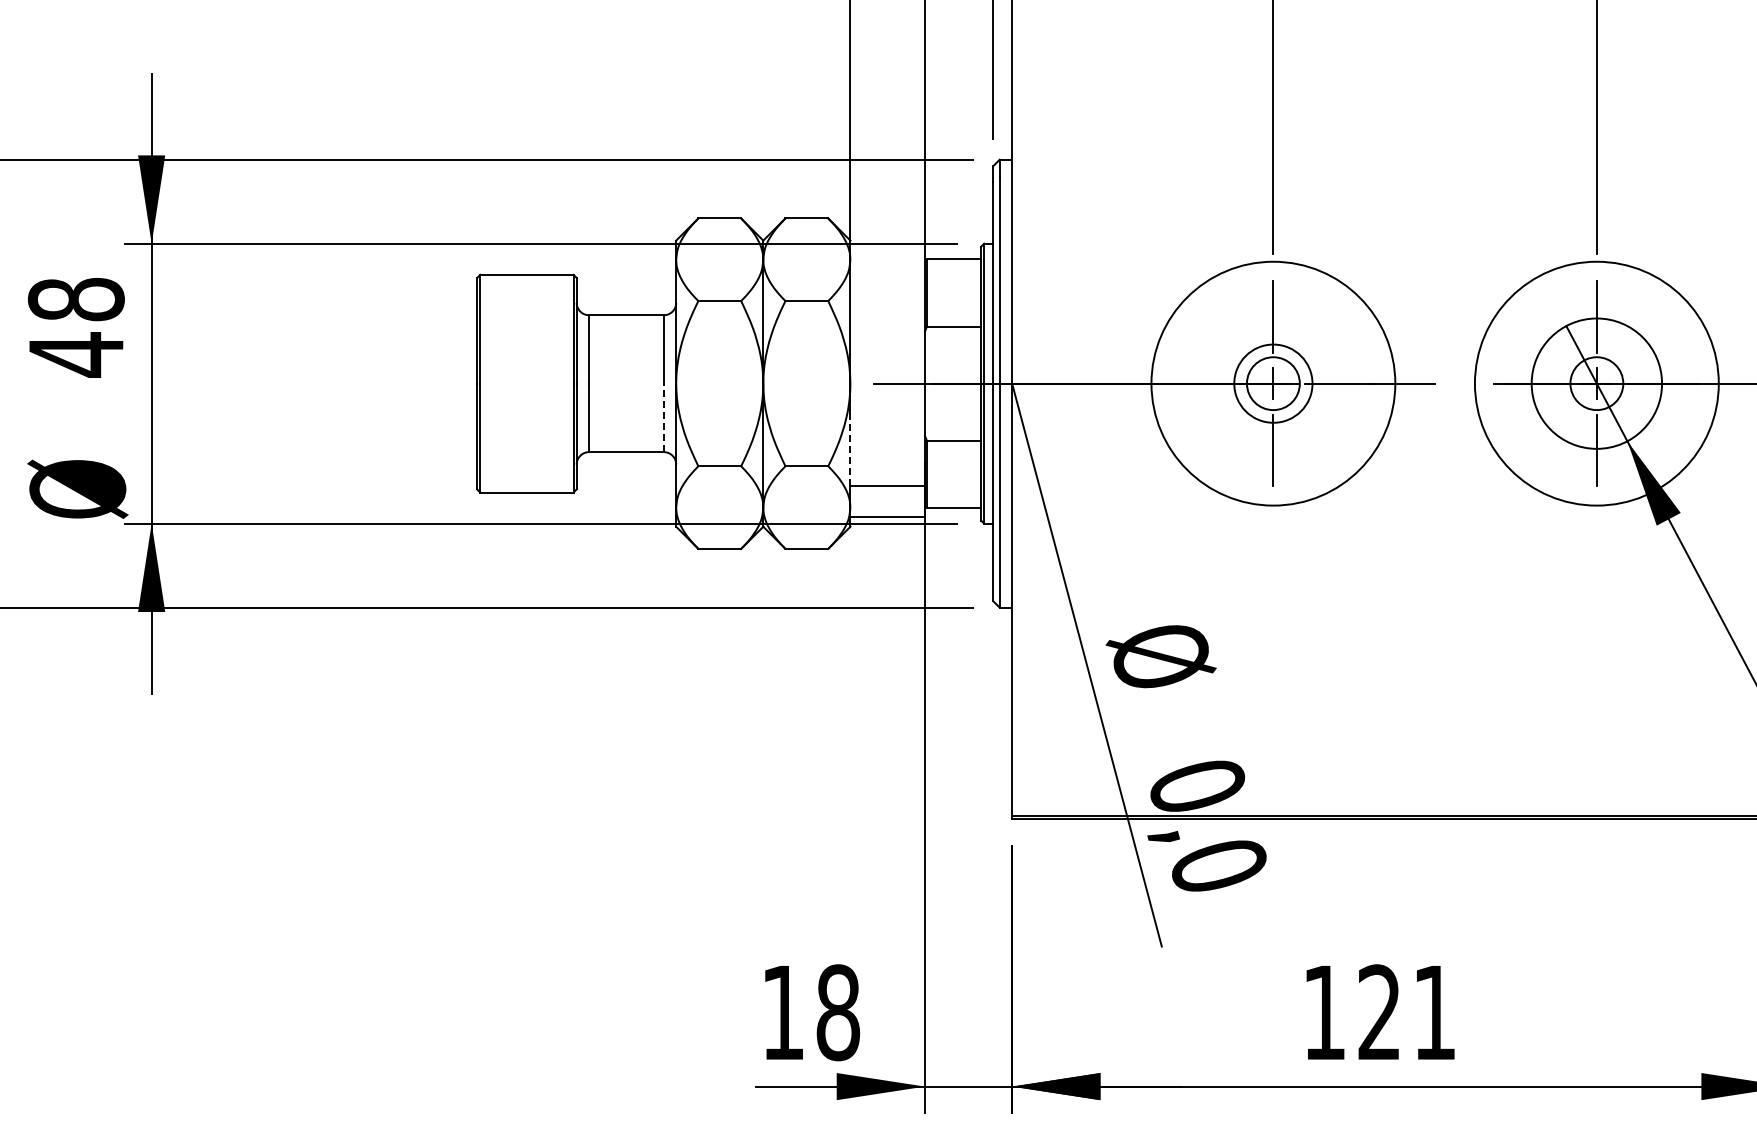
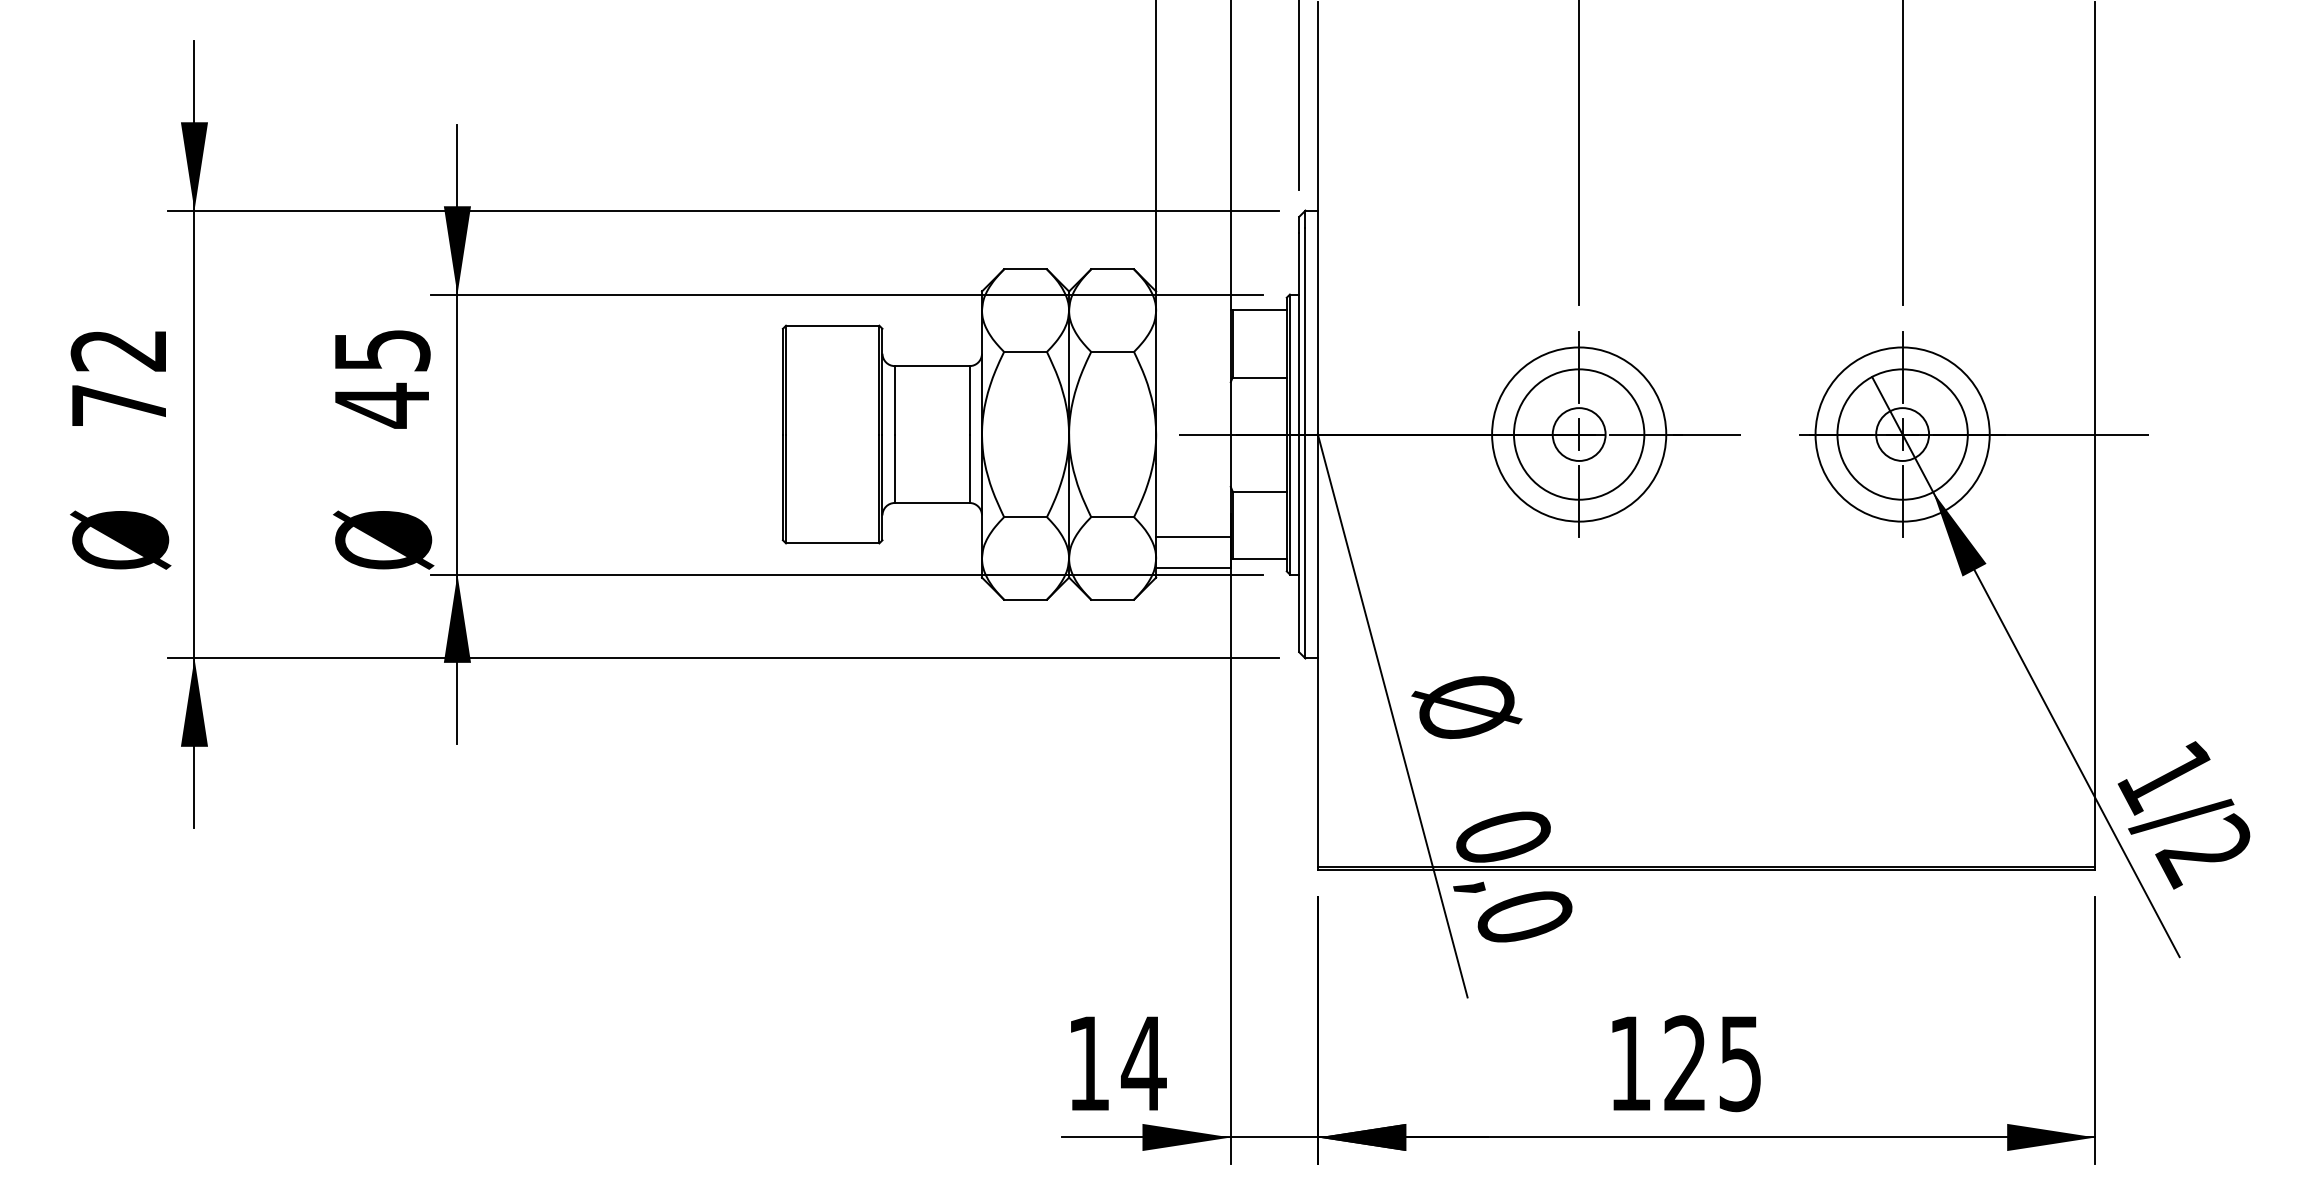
text: (75, 299) -> (381, 350), 48 -> 45
circle: (1272, 383) -> (1578, 434), size x1.67
circle: (1273, 383) -> (1579, 434), size x0.71
circle: (1596, 383) -> (1902, 434), size x0.71
line: (663, 417) -> (969, 468), dashed -> solid
line: (850, 450) -> (1156, 501), dashed -> solid
text: (837, 1012) -> (1143, 1063), 18 -> 14
text: (1433, 1013) -> (1739, 1064), 121 -> 125

